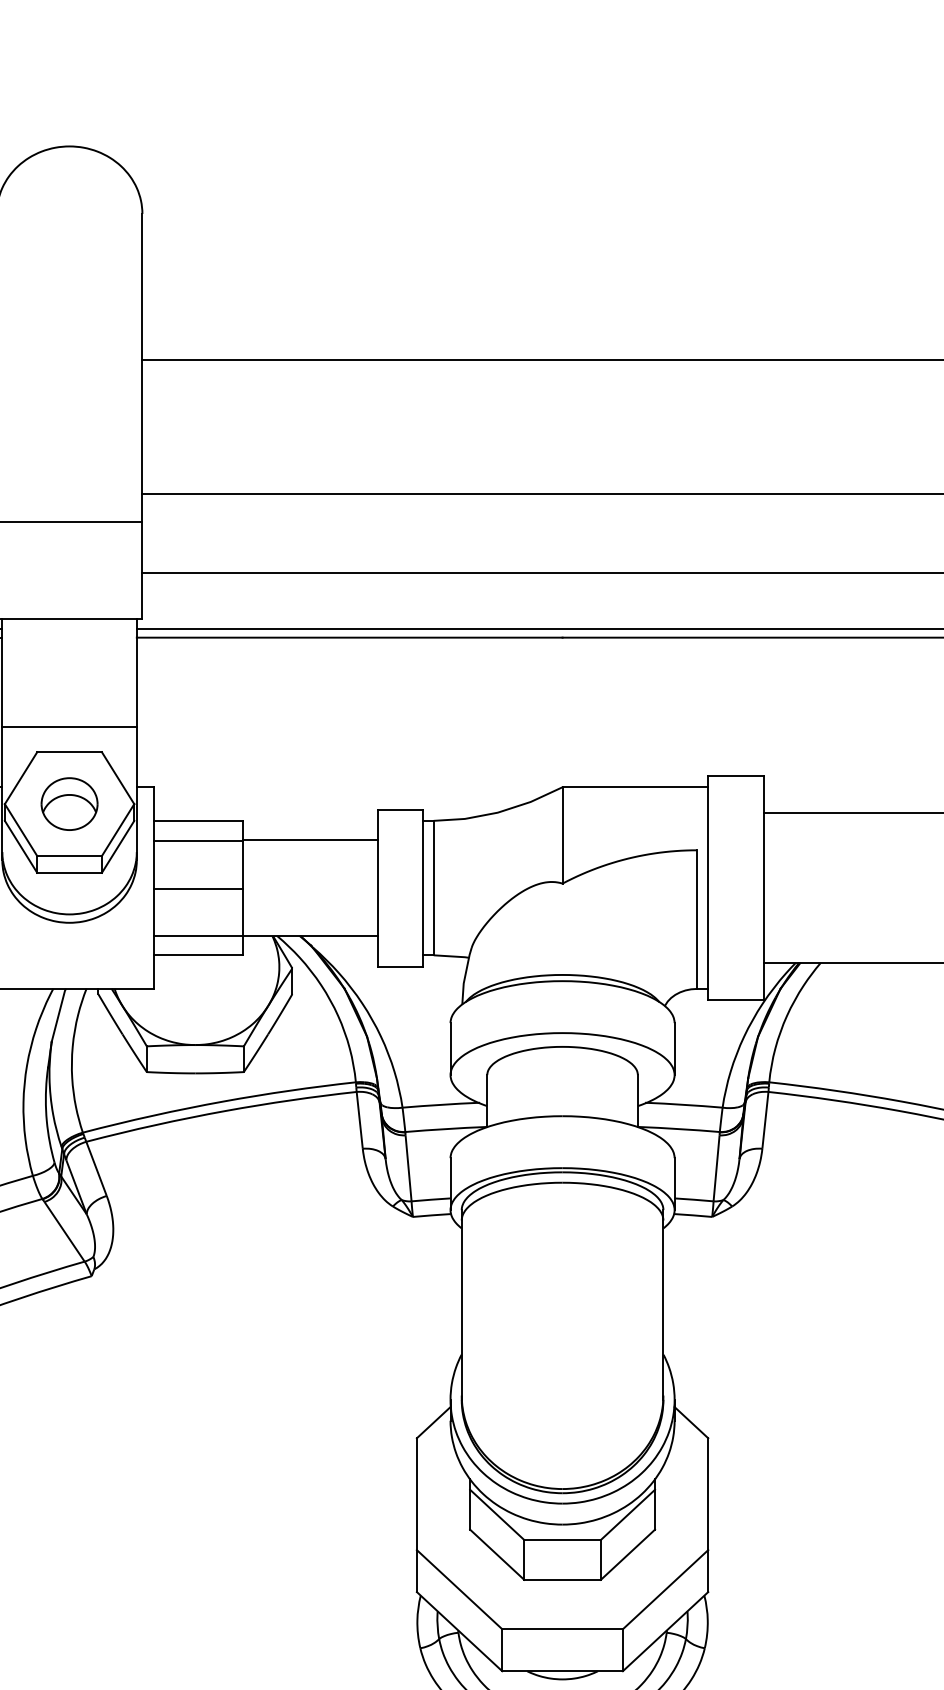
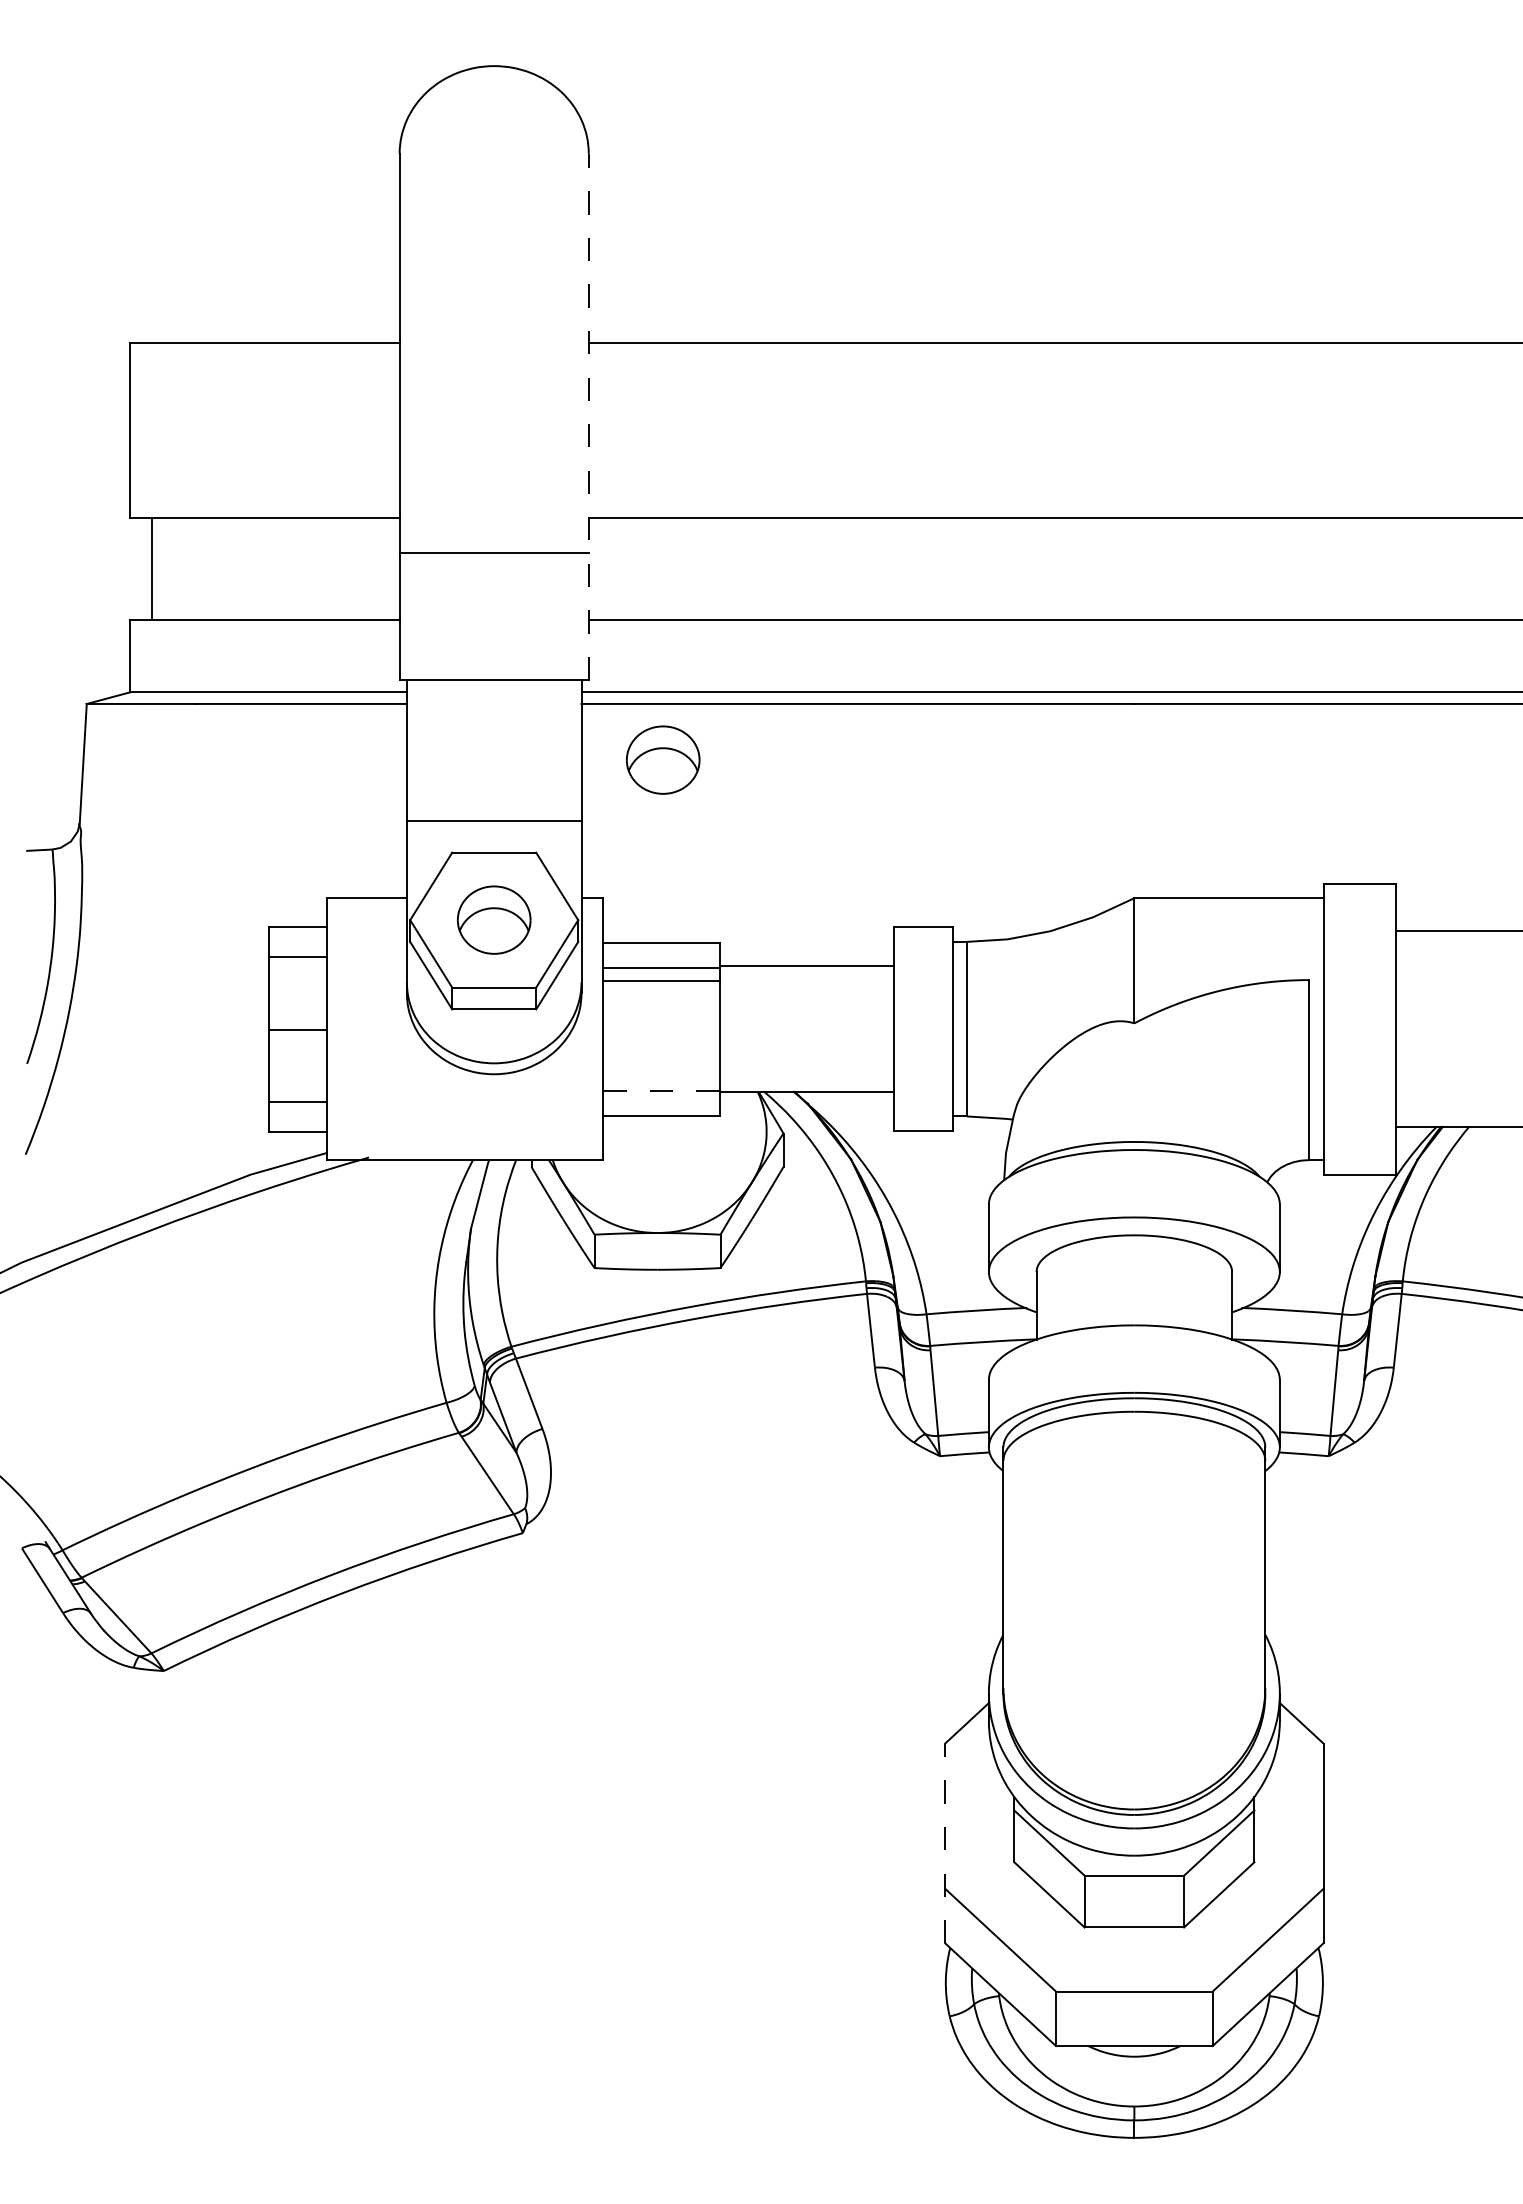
line: (142, 416) -> (588, 416), solid -> dashed
part: (199, 680) -> (663, 759), added
line: (198, 888) -> (661, 980), moved
line: (198, 935) -> (661, 1090), solid -> dashed
line: (417, 1515) -> (945, 1843), solid -> dashed

